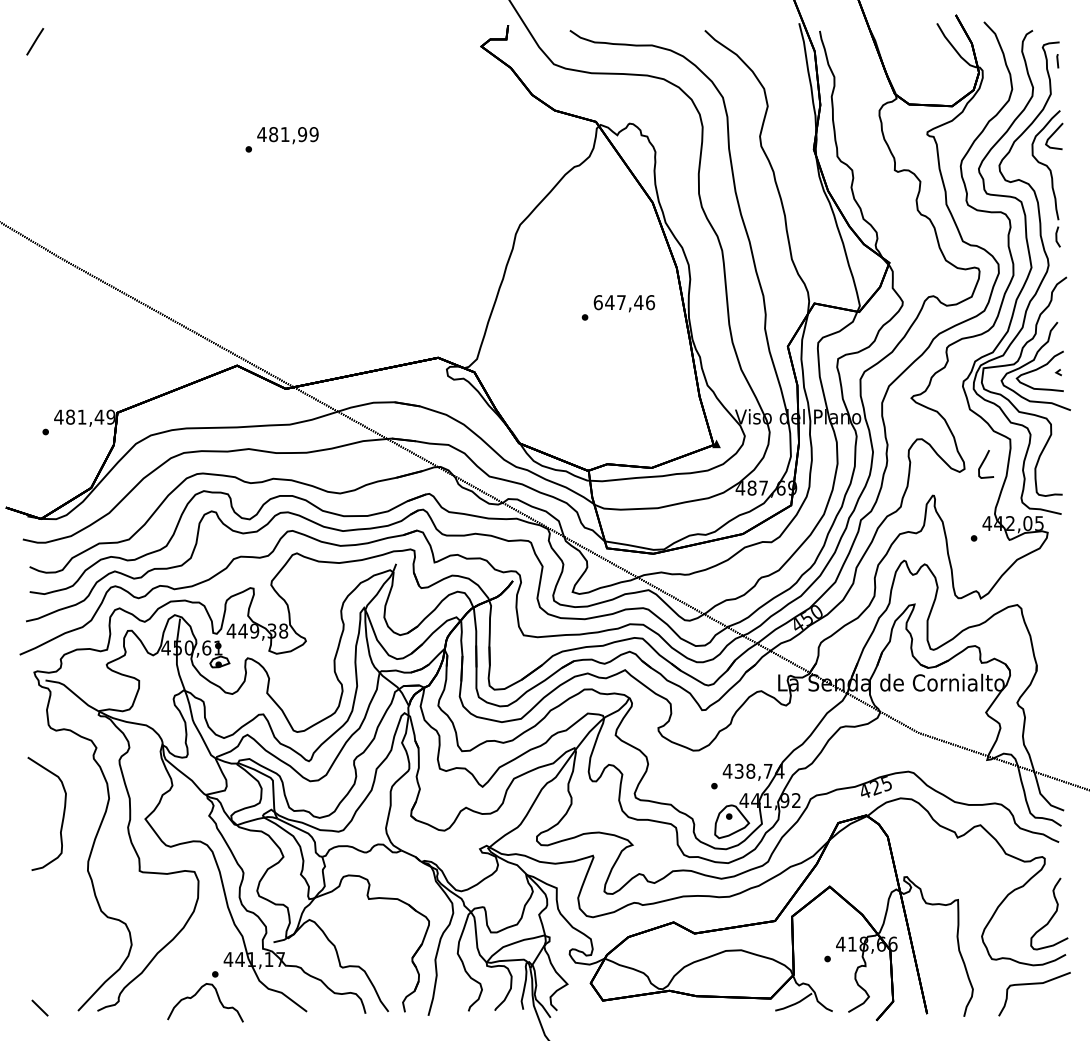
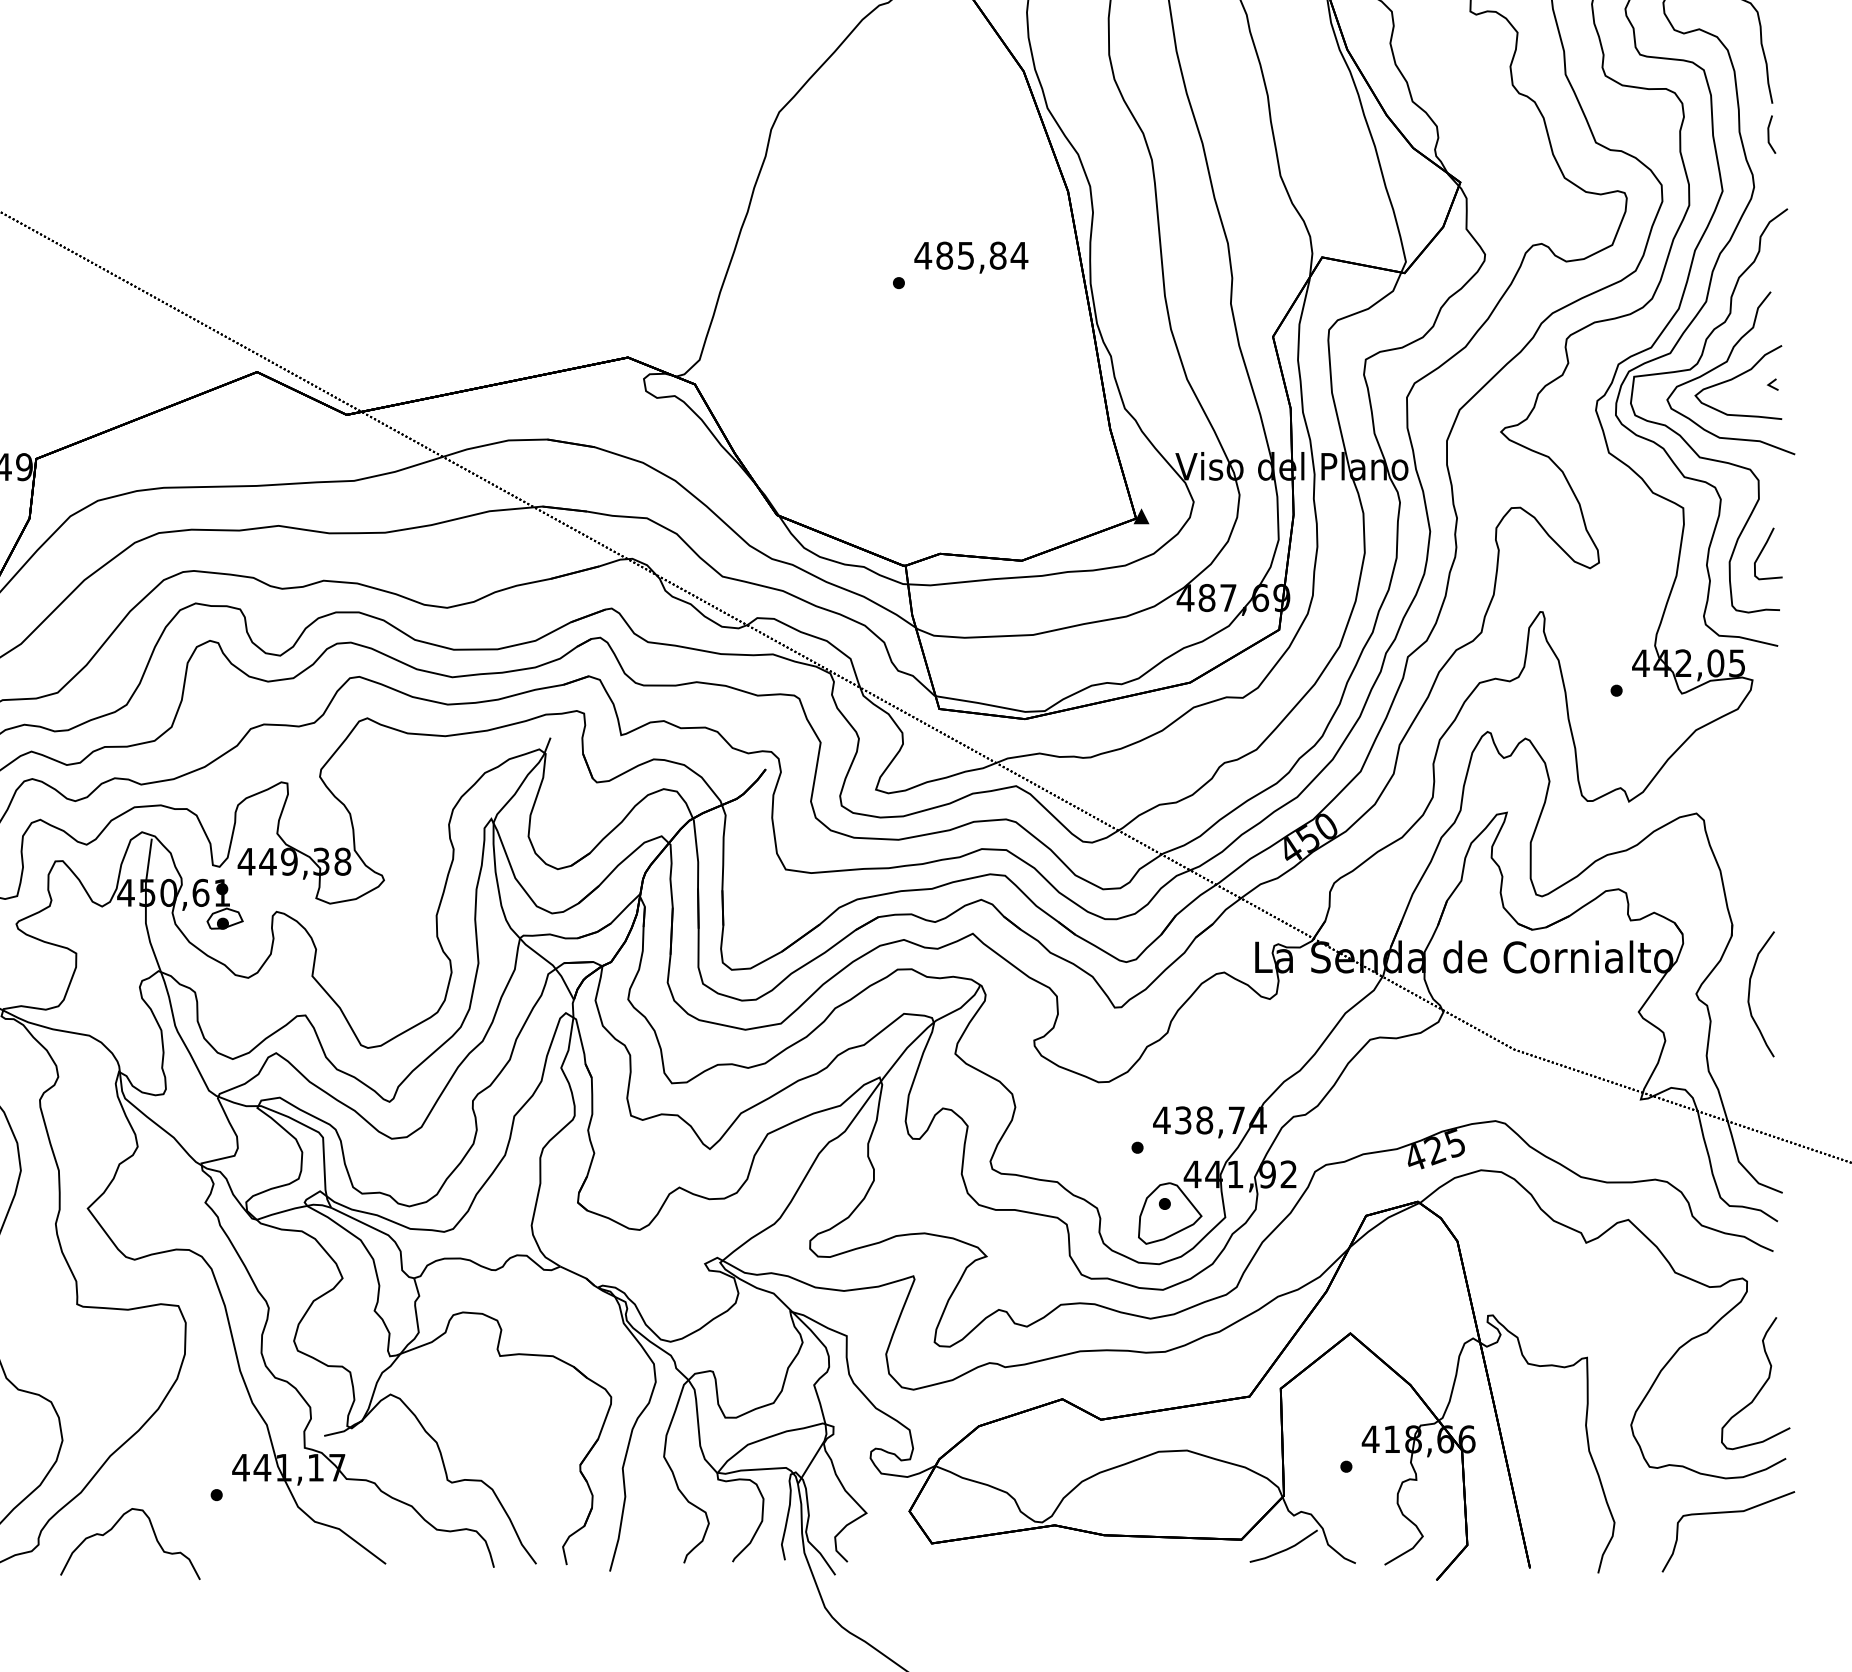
text: (624, 302) -> (971, 255), 647,46 -> 485,84
curve: (983, 463) -> (1763, 552), moved
curve: (1046, 702) -> (1750, 993), added
curve: (197, 993) -> (115, 1526), moved

